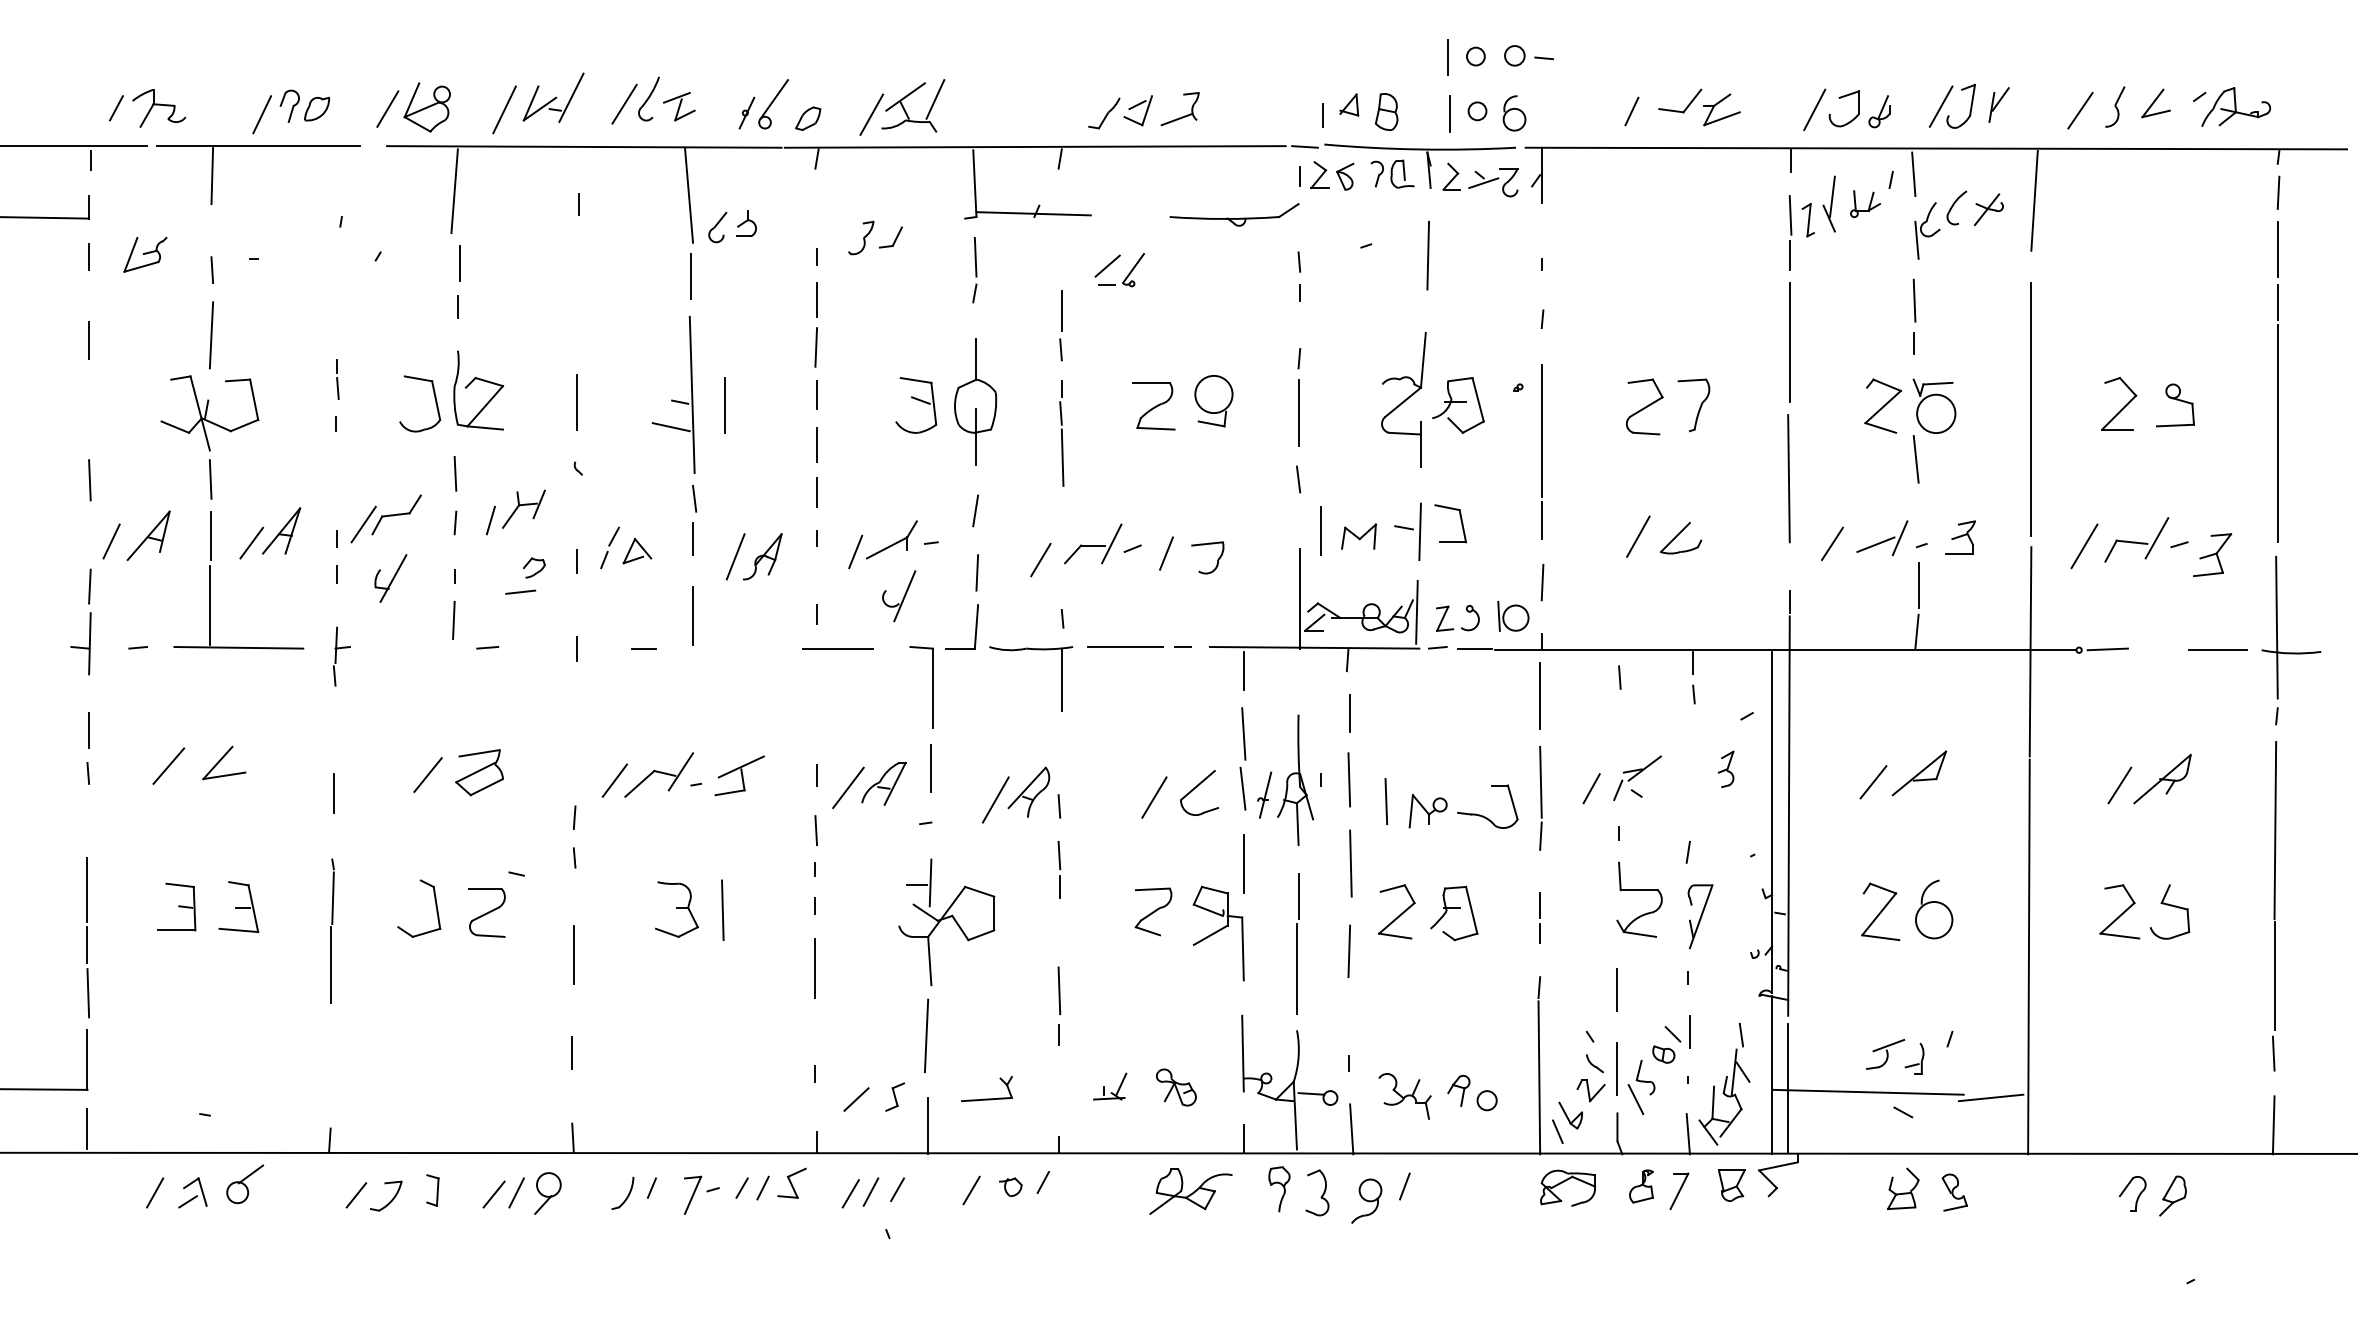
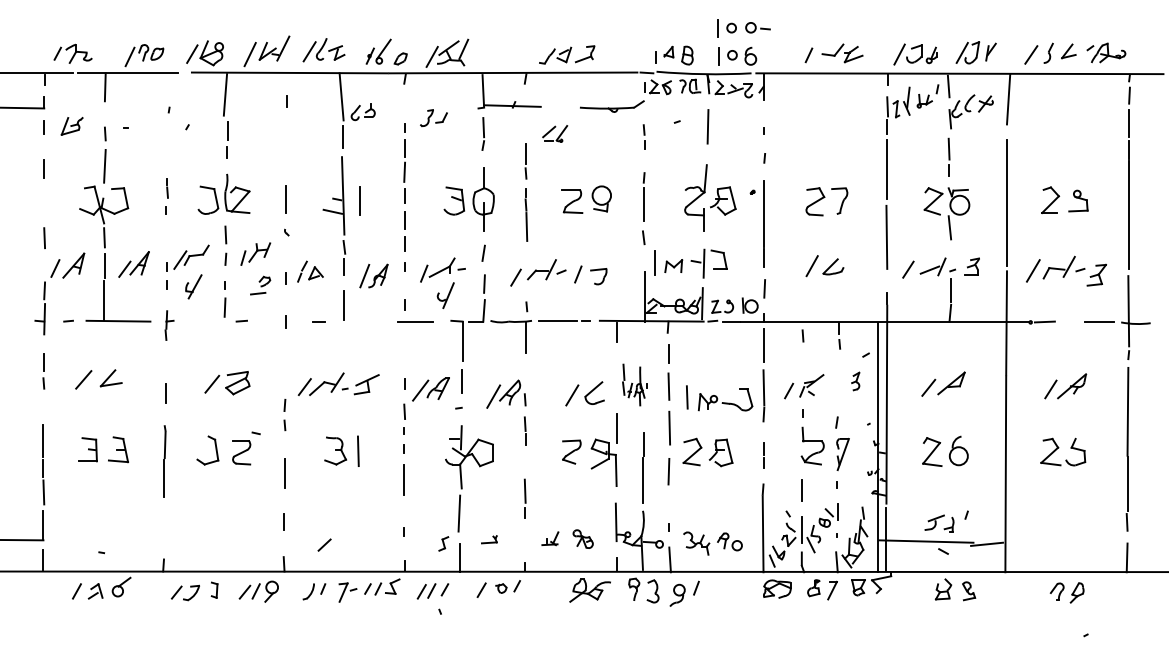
part: (1279, 775) -> (634, 384), size x0.6
part: (987, 1088) -> (489, 539), size x0.6
line: (856, 1098) -> (324, 544), moved

